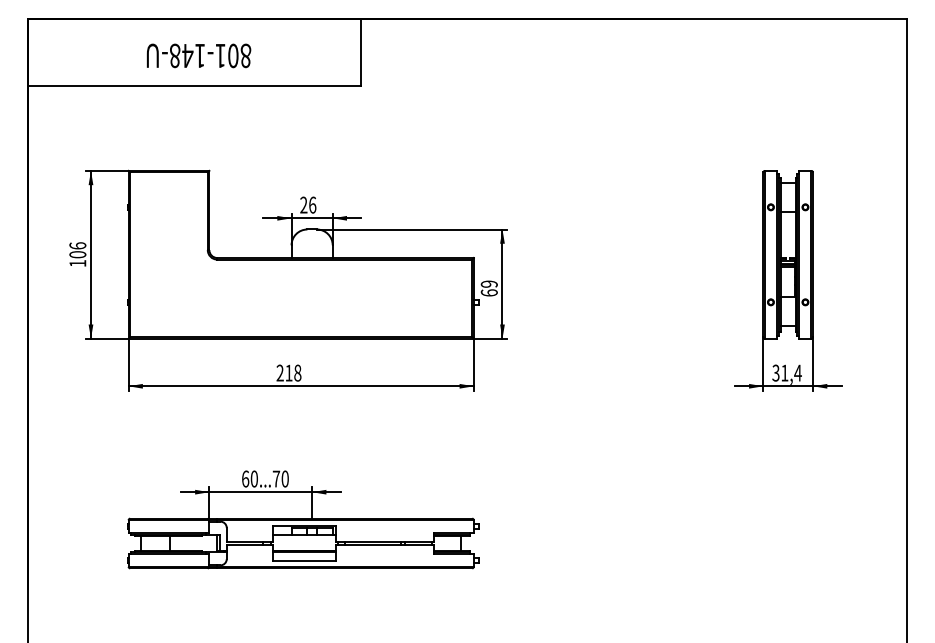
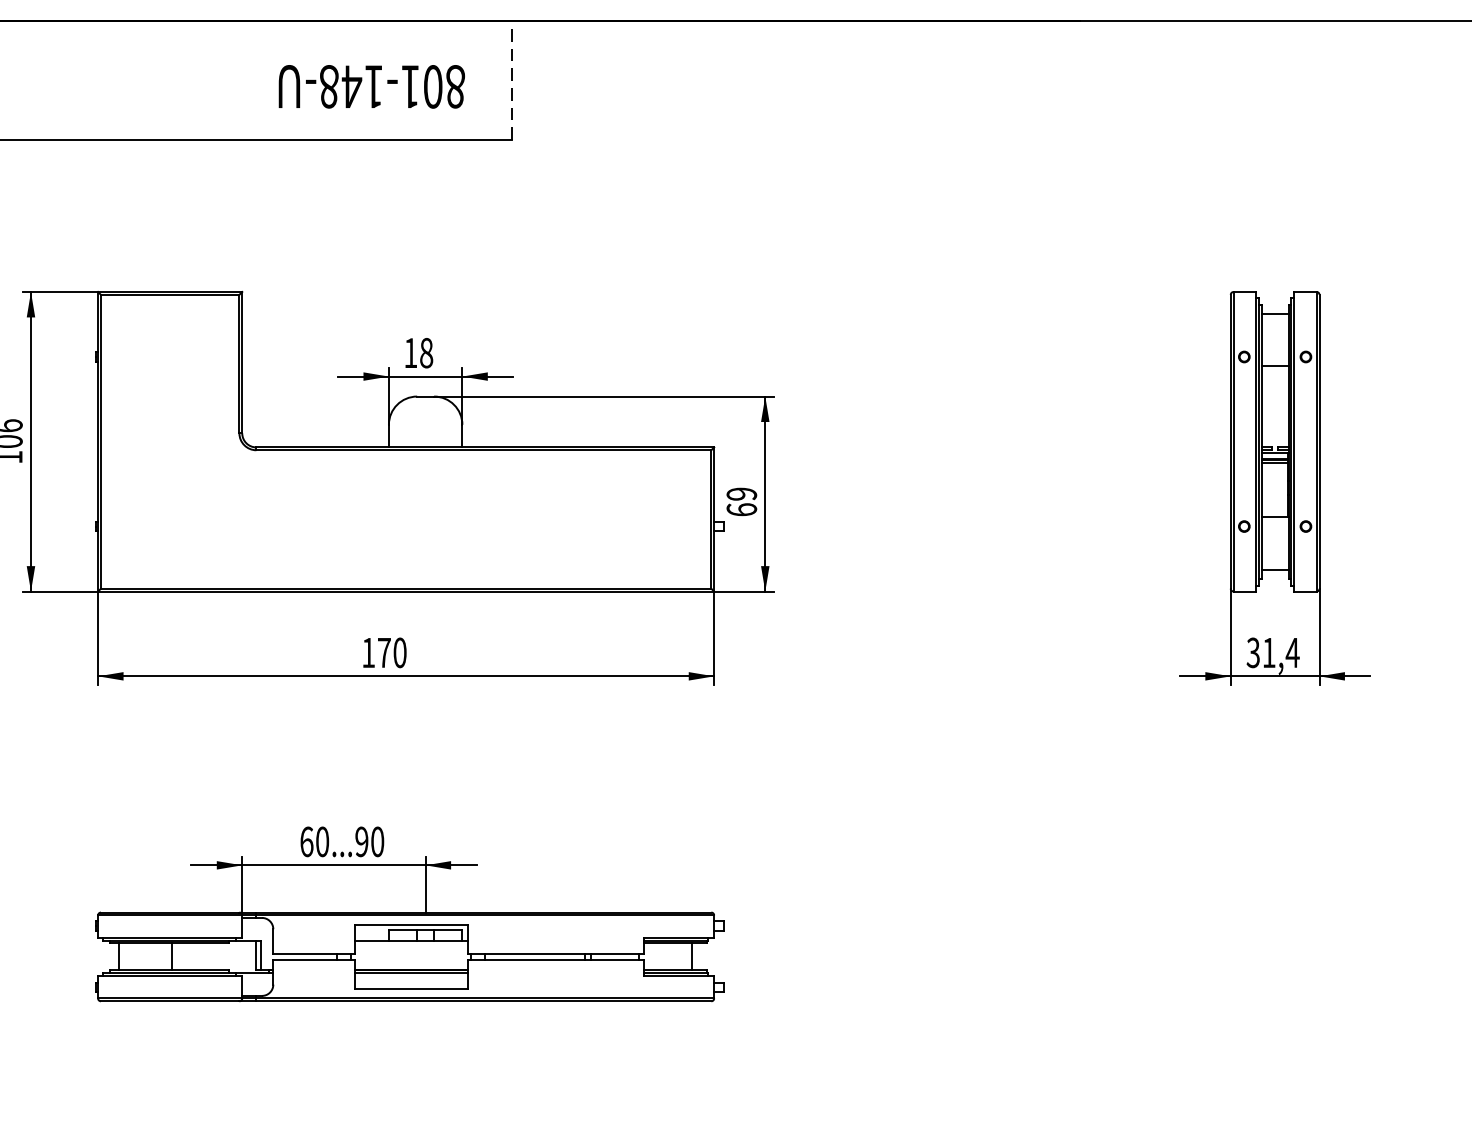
line: (360, 51) -> (511, 78), solid -> dashed
text: (198, 55) -> (370, 86), moved
text: (308, 204) -> (419, 351), 26 -> 18
text: (288, 372) -> (383, 651), 218 -> 170
text: (276, 478) -> (362, 840), 60...70 -> 60...90

